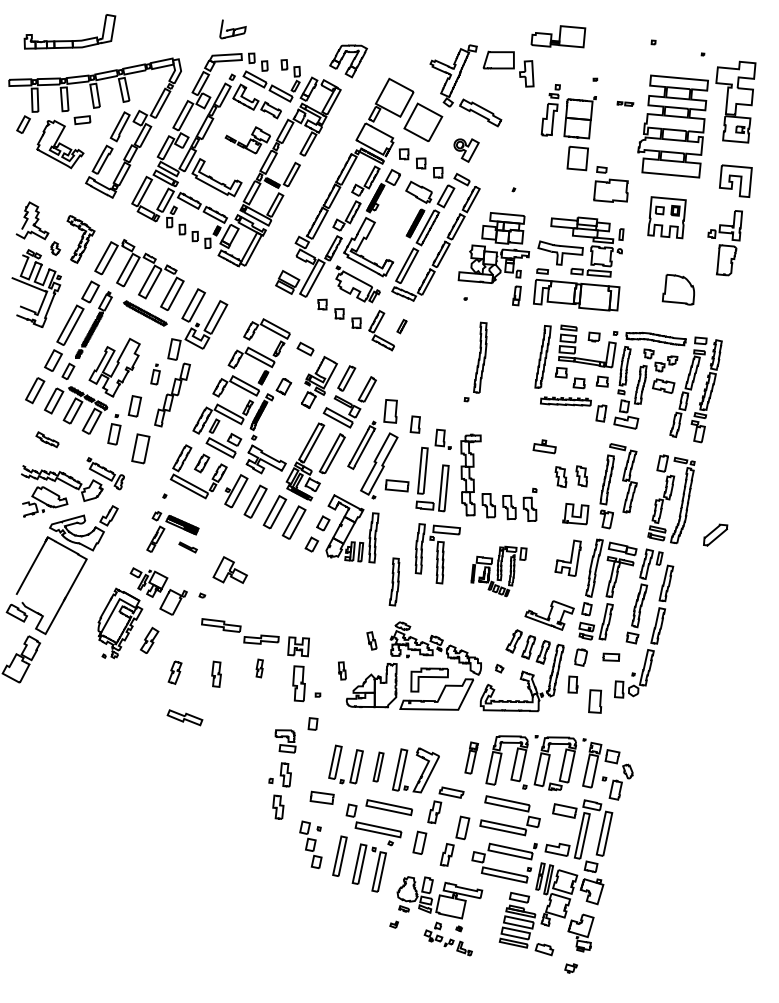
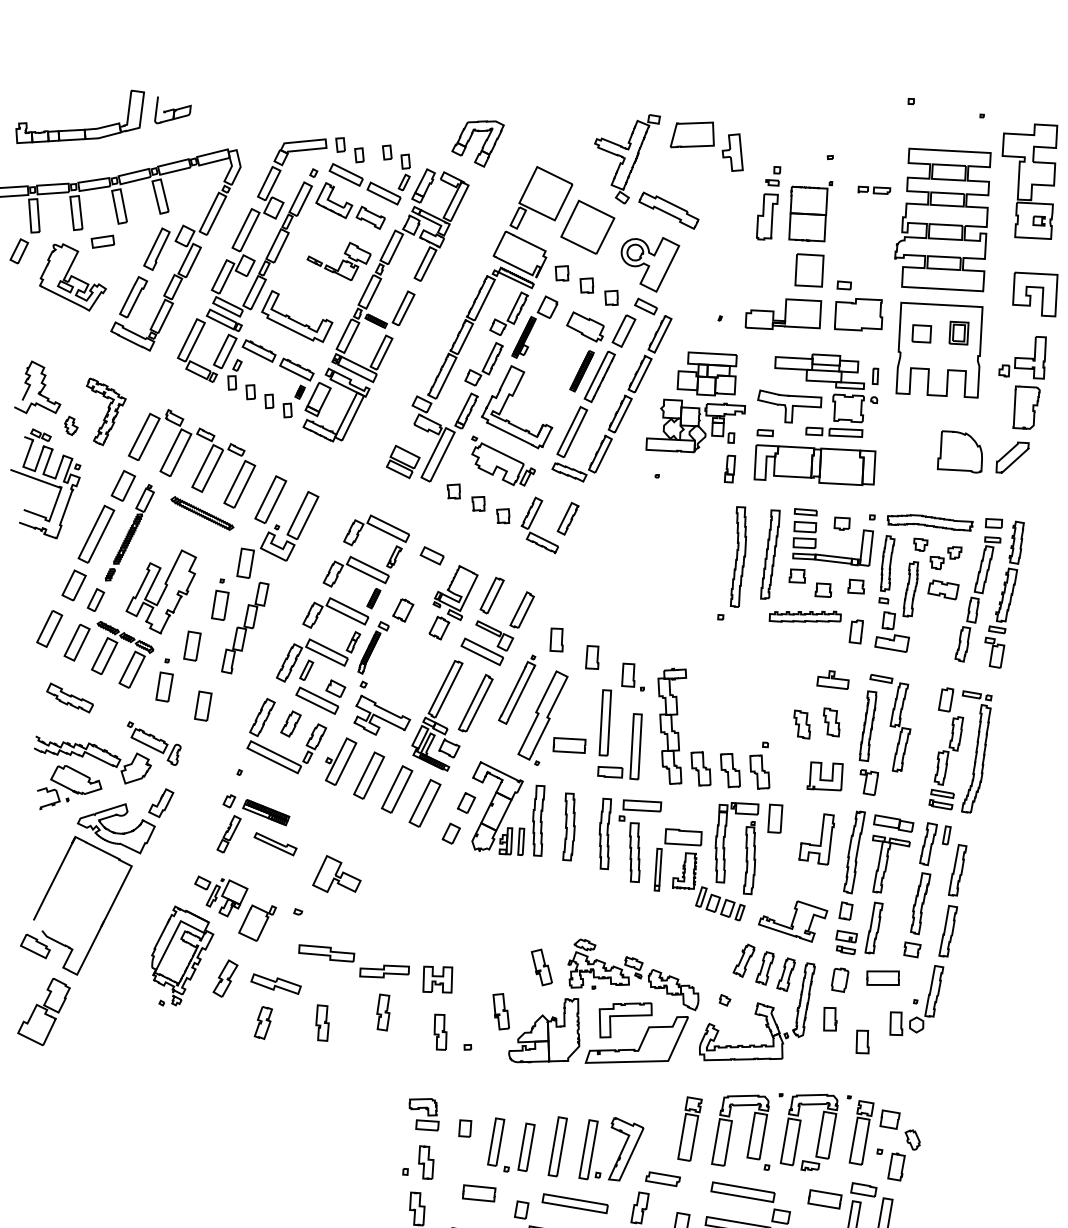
part: (232, 29) -> (172, 110), moved
part: (558, 36) -> (783, 314), moved
part: (625, 103) -> (874, 189), size x1.43
part: (466, 150) -> (650, 264), size x1.67
part: (666, 217) -> (938, 349), size x1.67
part: (401, 326) -> (567, 518), size x1.67
part: (475, 361) -> (731, 562), moved
part: (155, 374) -> (219, 599), size x1.43
part: (390, 411) -> (556, 640), size x0.71
part: (47, 439) -> (69, 697), size x1.43
part: (544, 446) -> (832, 679), moved
part: (141, 448) -> (203, 705), size x0.71
part: (715, 534) -> (1012, 456), moved
part: (187, 547) -> (274, 844), size x1.67
part: (498, 571) -> (718, 862), size x1.67
part: (394, 581) -> (568, 826), moved
part: (371, 640) -> (541, 966), size x1.43
part: (611, 657) -> (883, 978), size x1.43
part: (259, 668) -> (383, 1012), size x1.43
part: (342, 670) -> (501, 1011), size x1.43
part: (299, 683) -> (440, 1031), size x0.71
part: (594, 701) -> (861, 1042), size x0.71
part: (184, 717) -> (275, 983), moved
part: (312, 723) -> (464, 1127), moved
part: (471, 757) -> (689, 1128), size x1.43
part: (378, 766) -> (557, 1145), size x1.43

